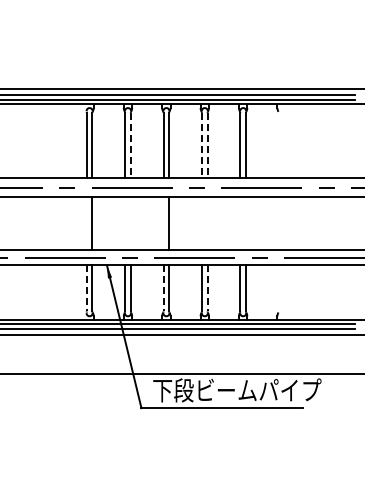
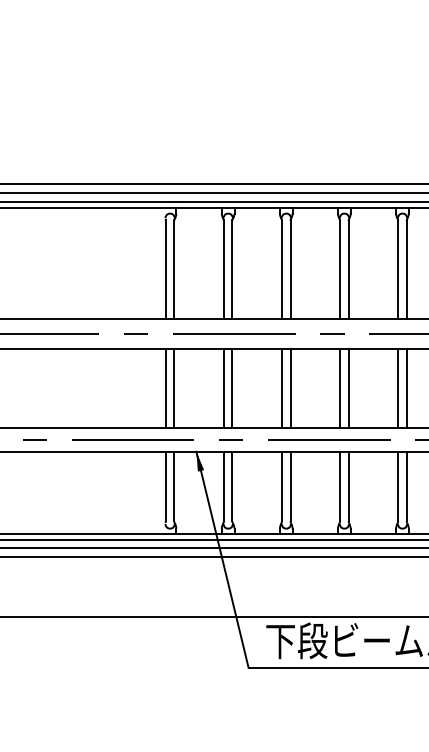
line: (130, 145) -> (231, 270), dashed -> solid
line: (201, 145) -> (339, 270), dashed -> solid
line: (207, 145) -> (348, 270), dashed -> solid
line: (86, 223) -> (165, 388), added
line: (125, 223) -> (224, 388), added
line: (130, 223) -> (231, 388), added
line: (163, 223) -> (281, 388), added
line: (201, 223) -> (339, 388), added
line: (207, 223) -> (348, 388), added
line: (240, 223) -> (398, 388), added
line: (245, 223) -> (405, 388), added
line: (86, 288) -> (165, 486), dashed -> solid
line: (163, 288) -> (281, 486), dashed -> solid
line: (207, 288) -> (348, 486), dashed -> solid

